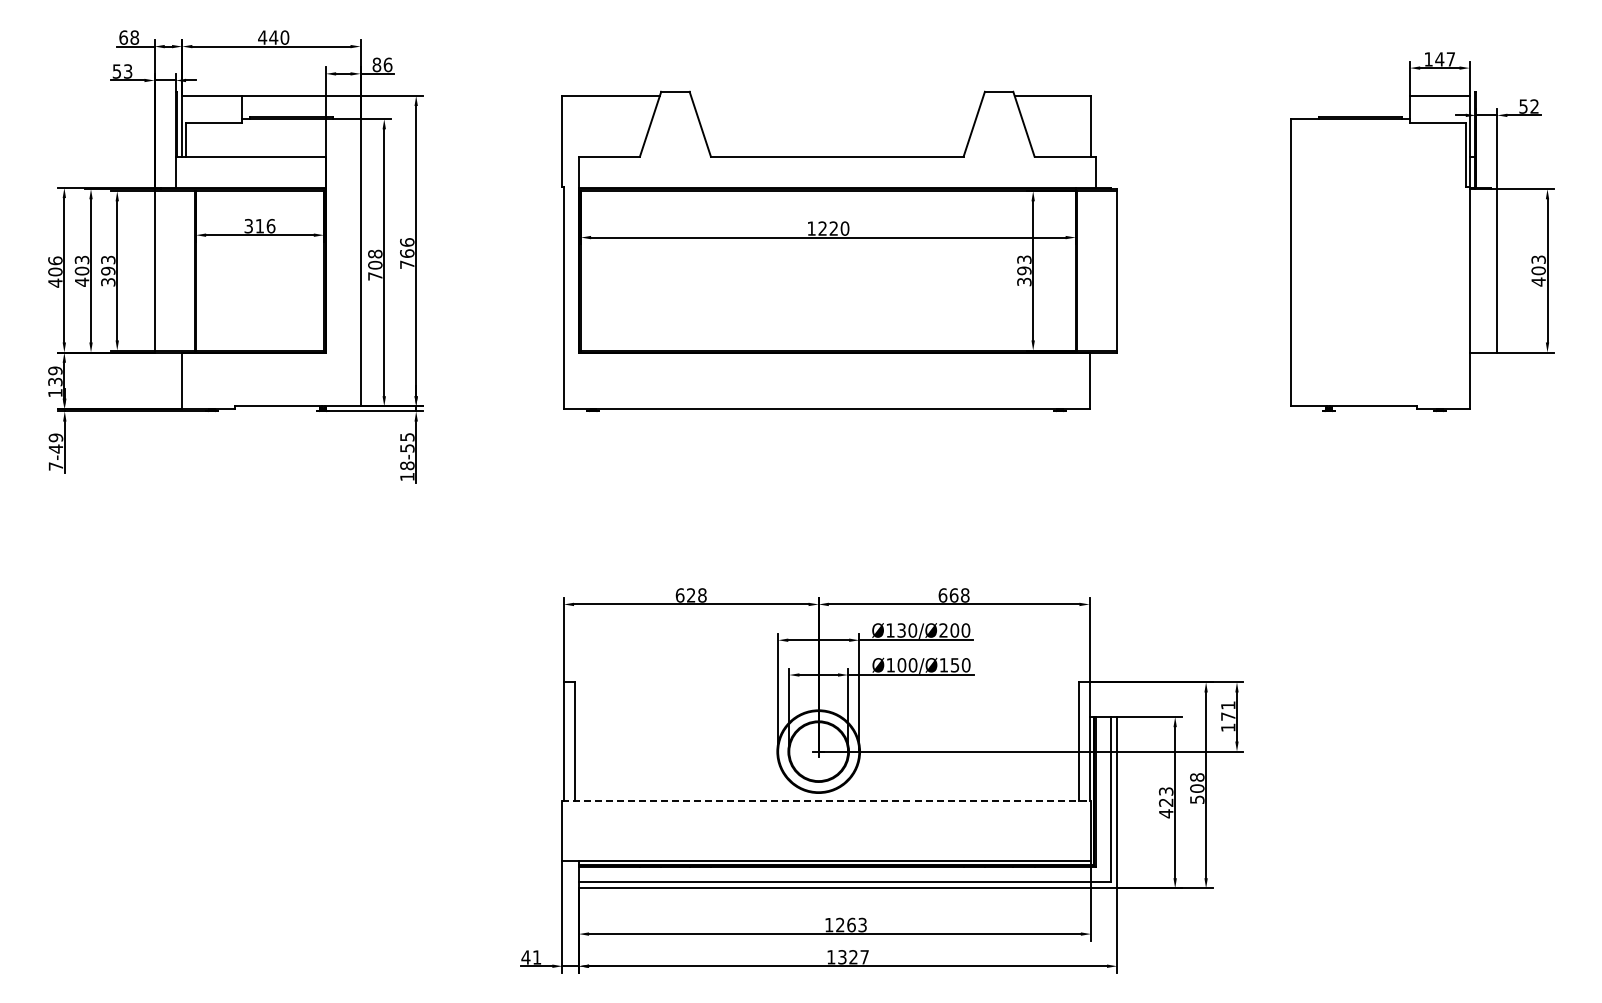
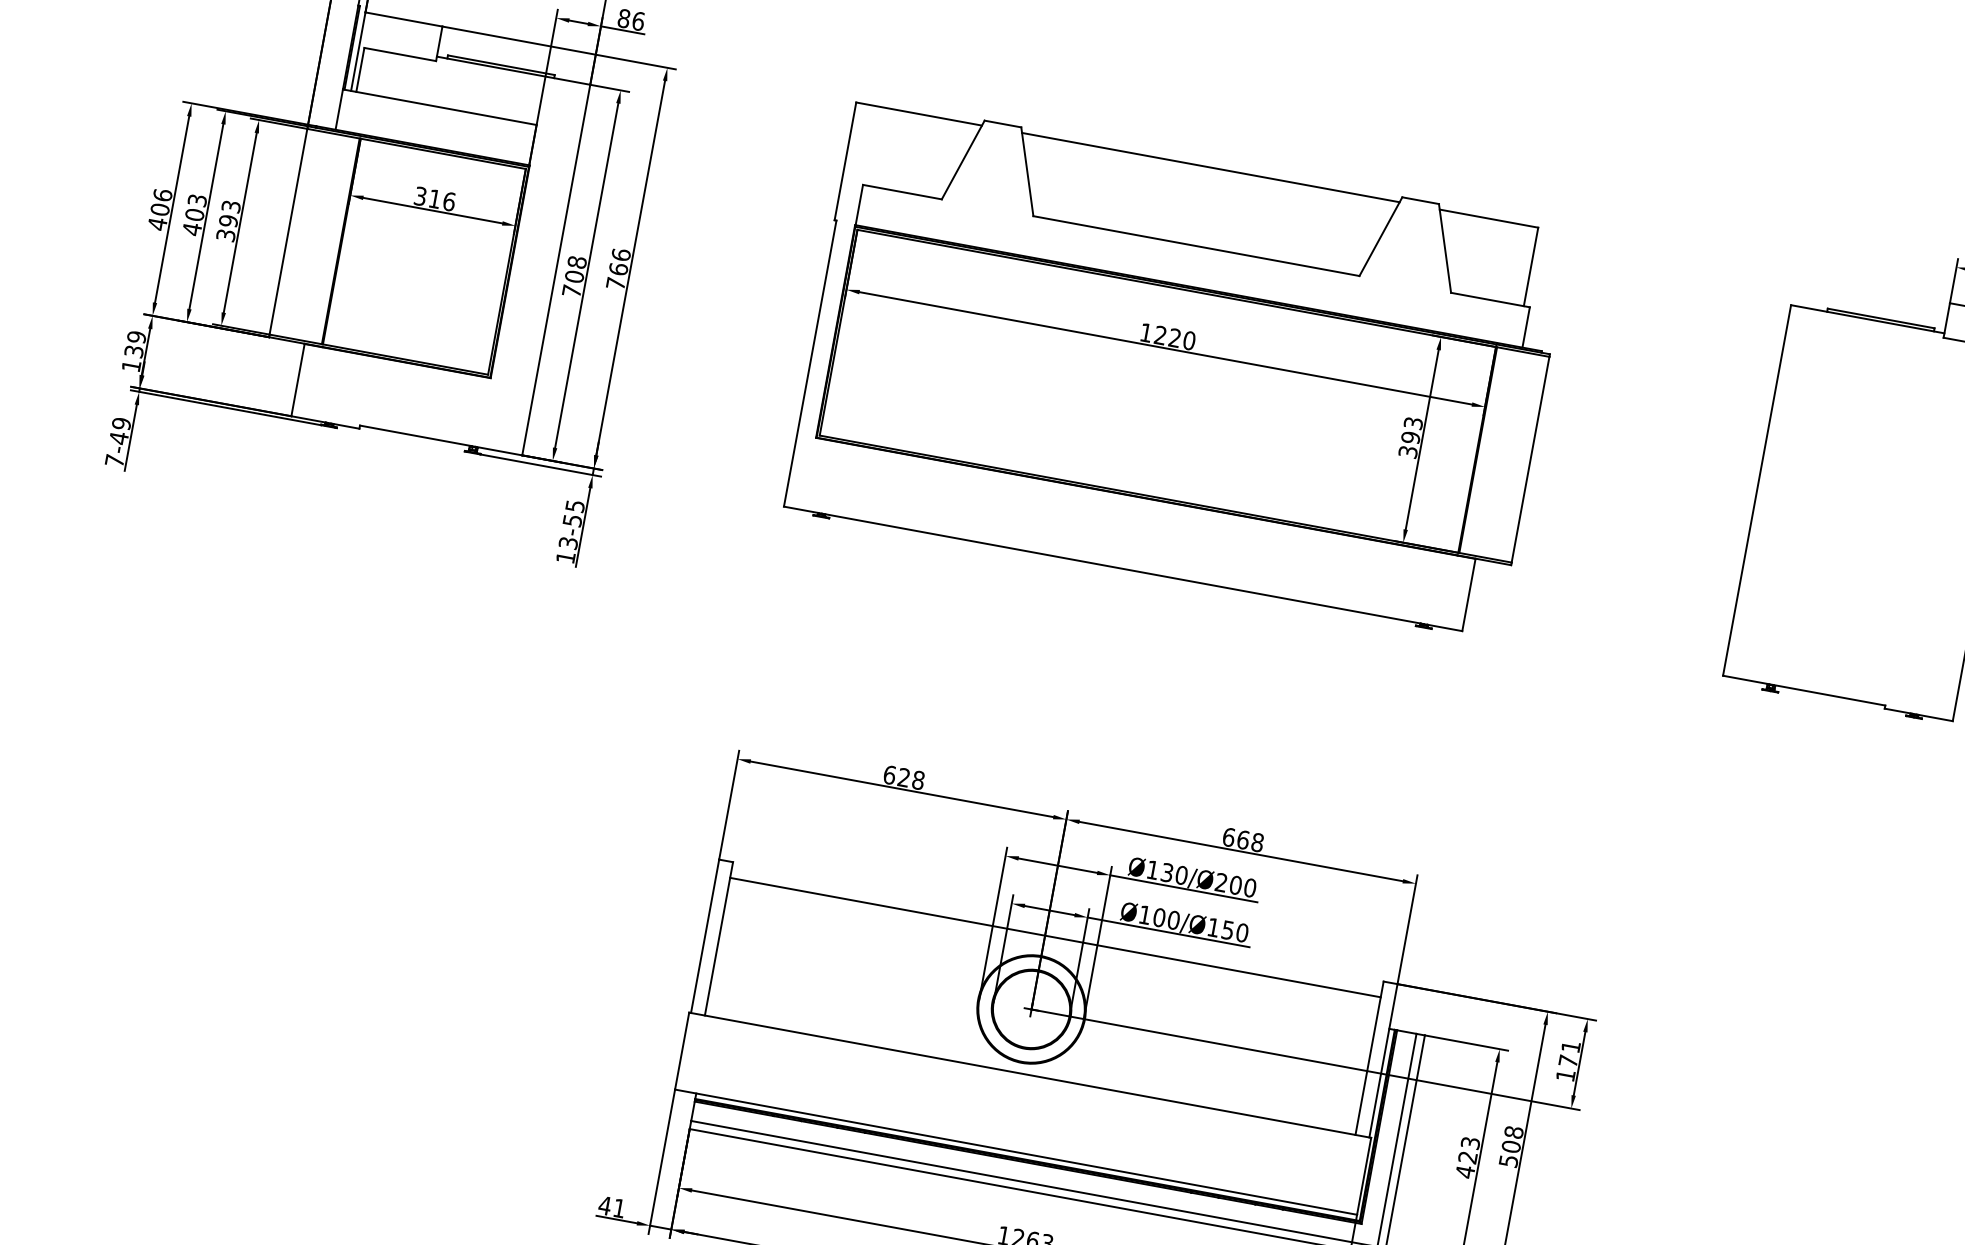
line: (836, 95) -> (1209, 166), added
text: (407, 465) -> (568, 542), 18-55 -> 13-55
line: (826, 694) -> (1055, 937), added
line: (827, 801) -> (1031, 1075), dashed -> solid

